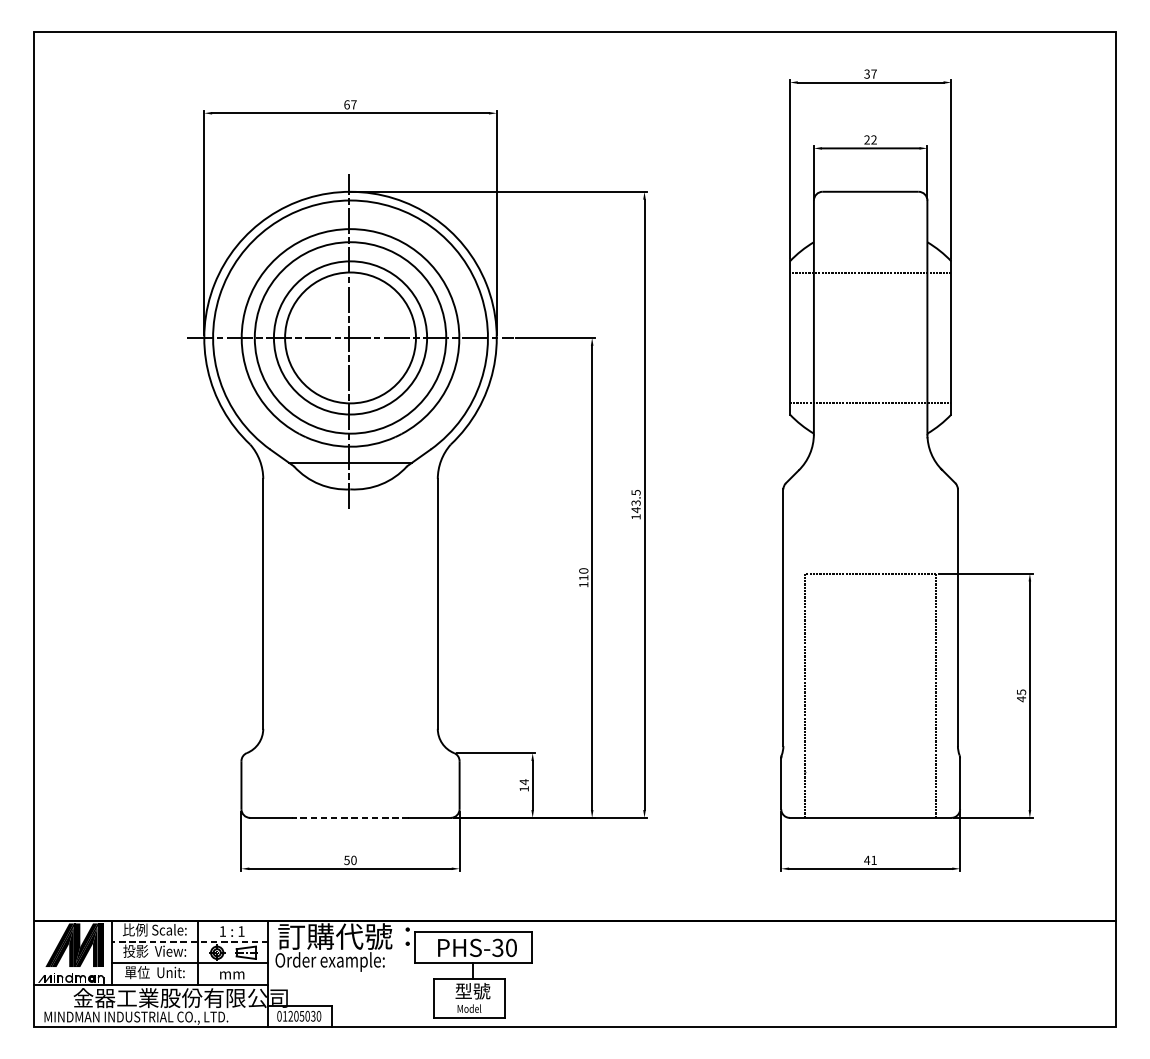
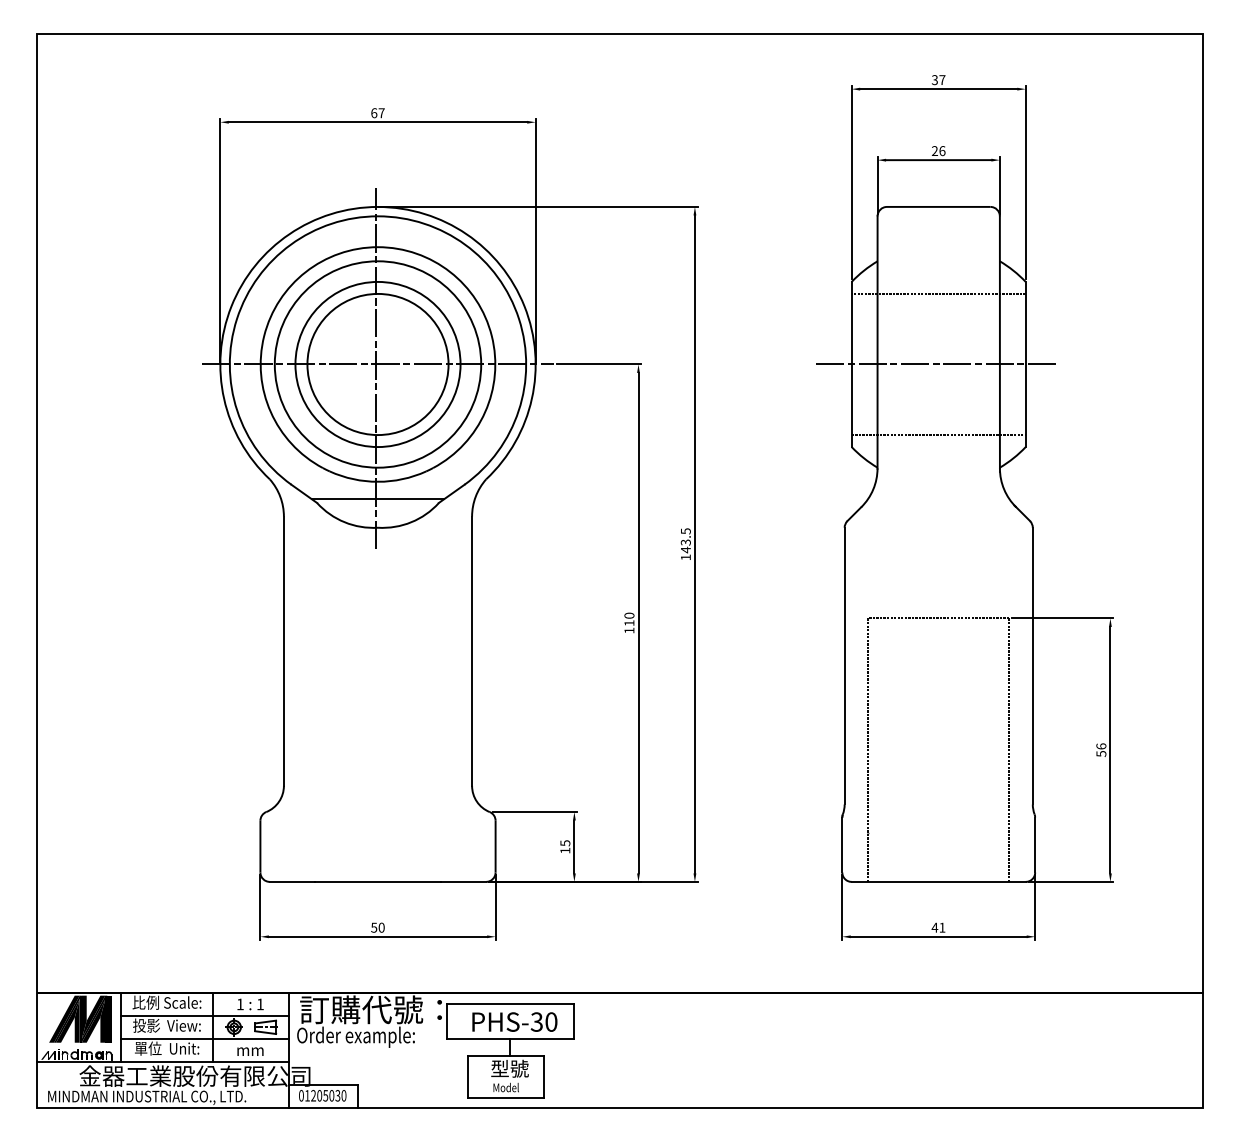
text: (874, 140) -> (942, 151), 22 -> 26
line: (867, 337) -> (935, 364), added
text: (1021, 696) -> (1101, 750), 45 -> 56
text: (524, 782) -> (565, 843), 14 -> 15
line: (350, 817) -> (378, 881), dashed -> solid
line: (189, 941) -> (204, 1015), dashed -> solid

